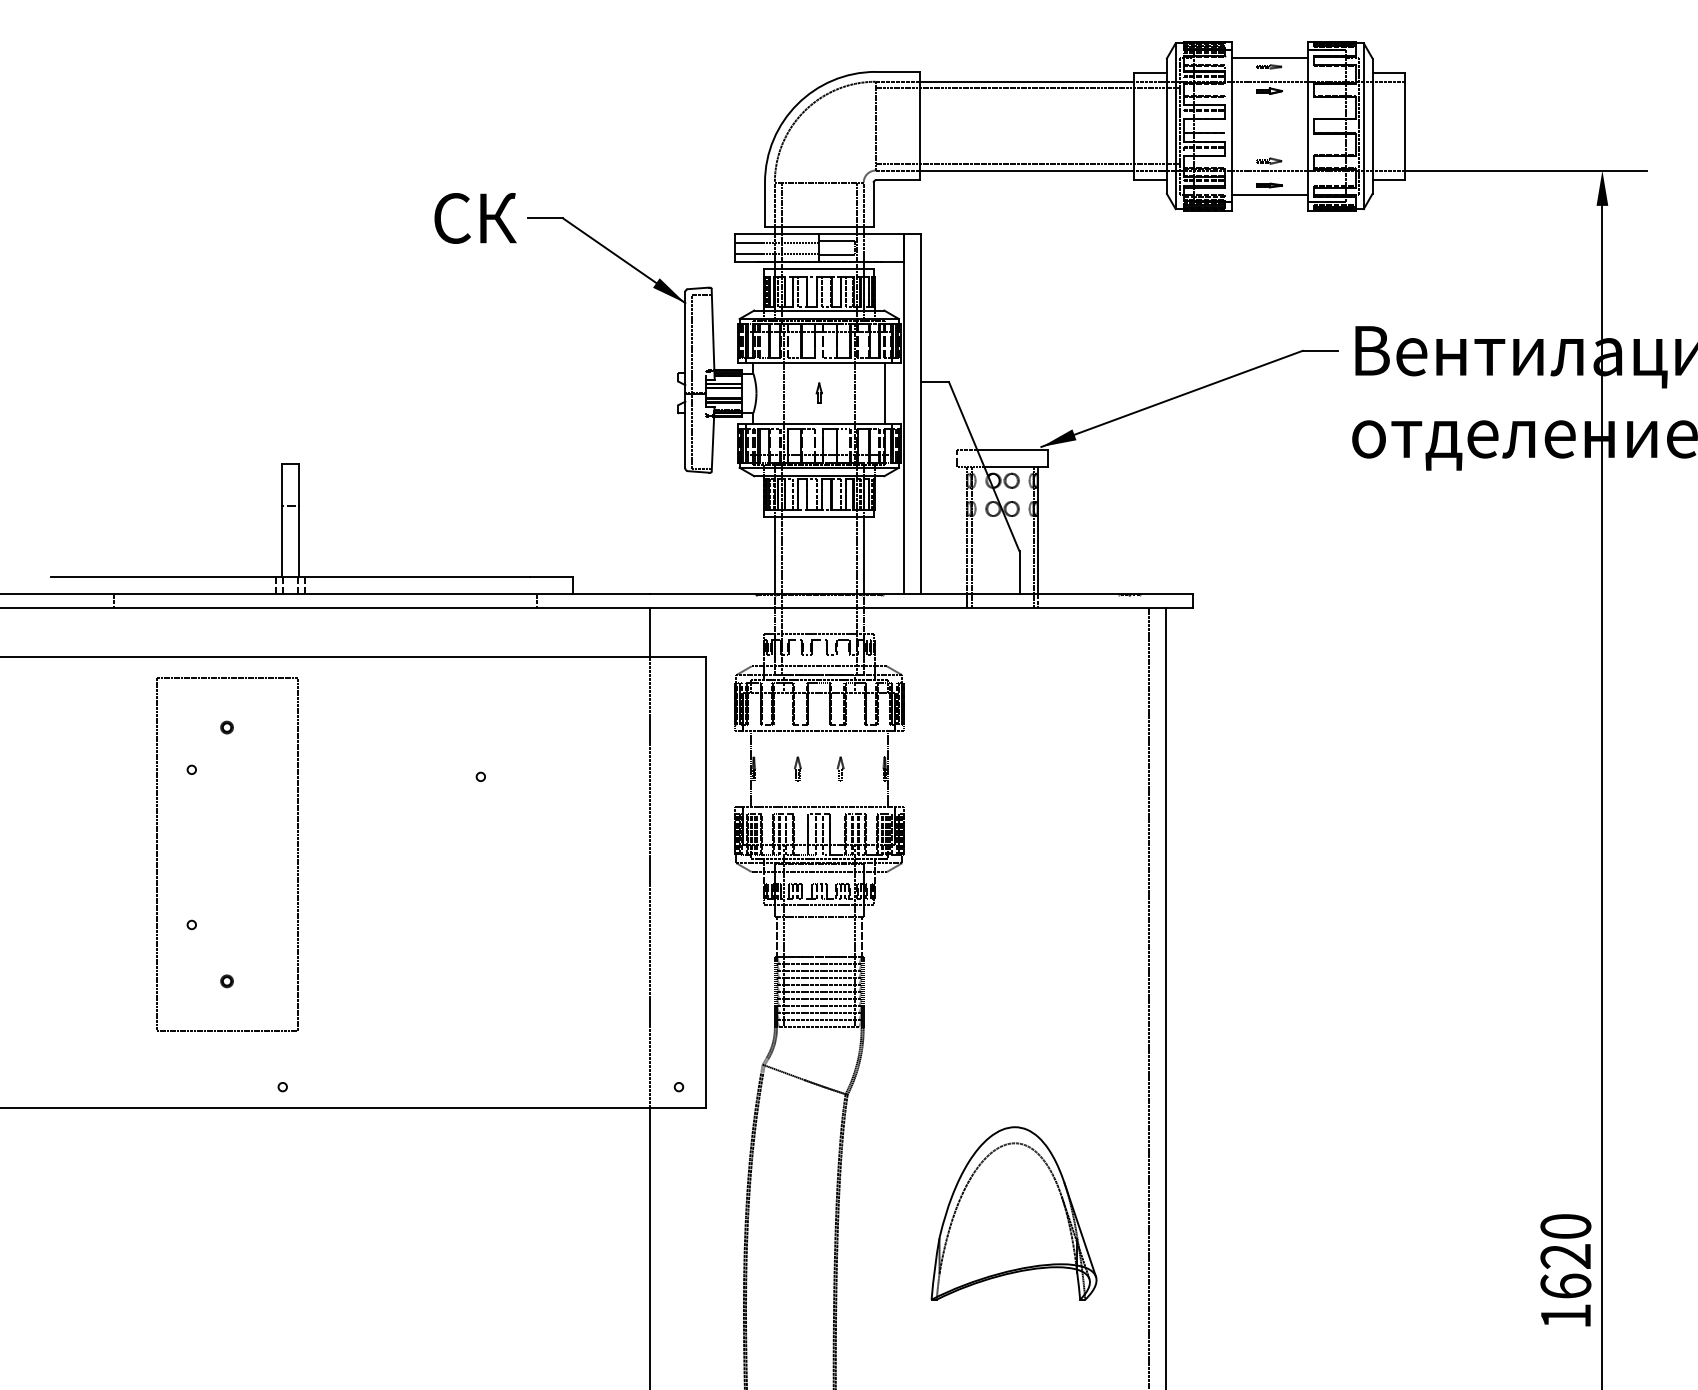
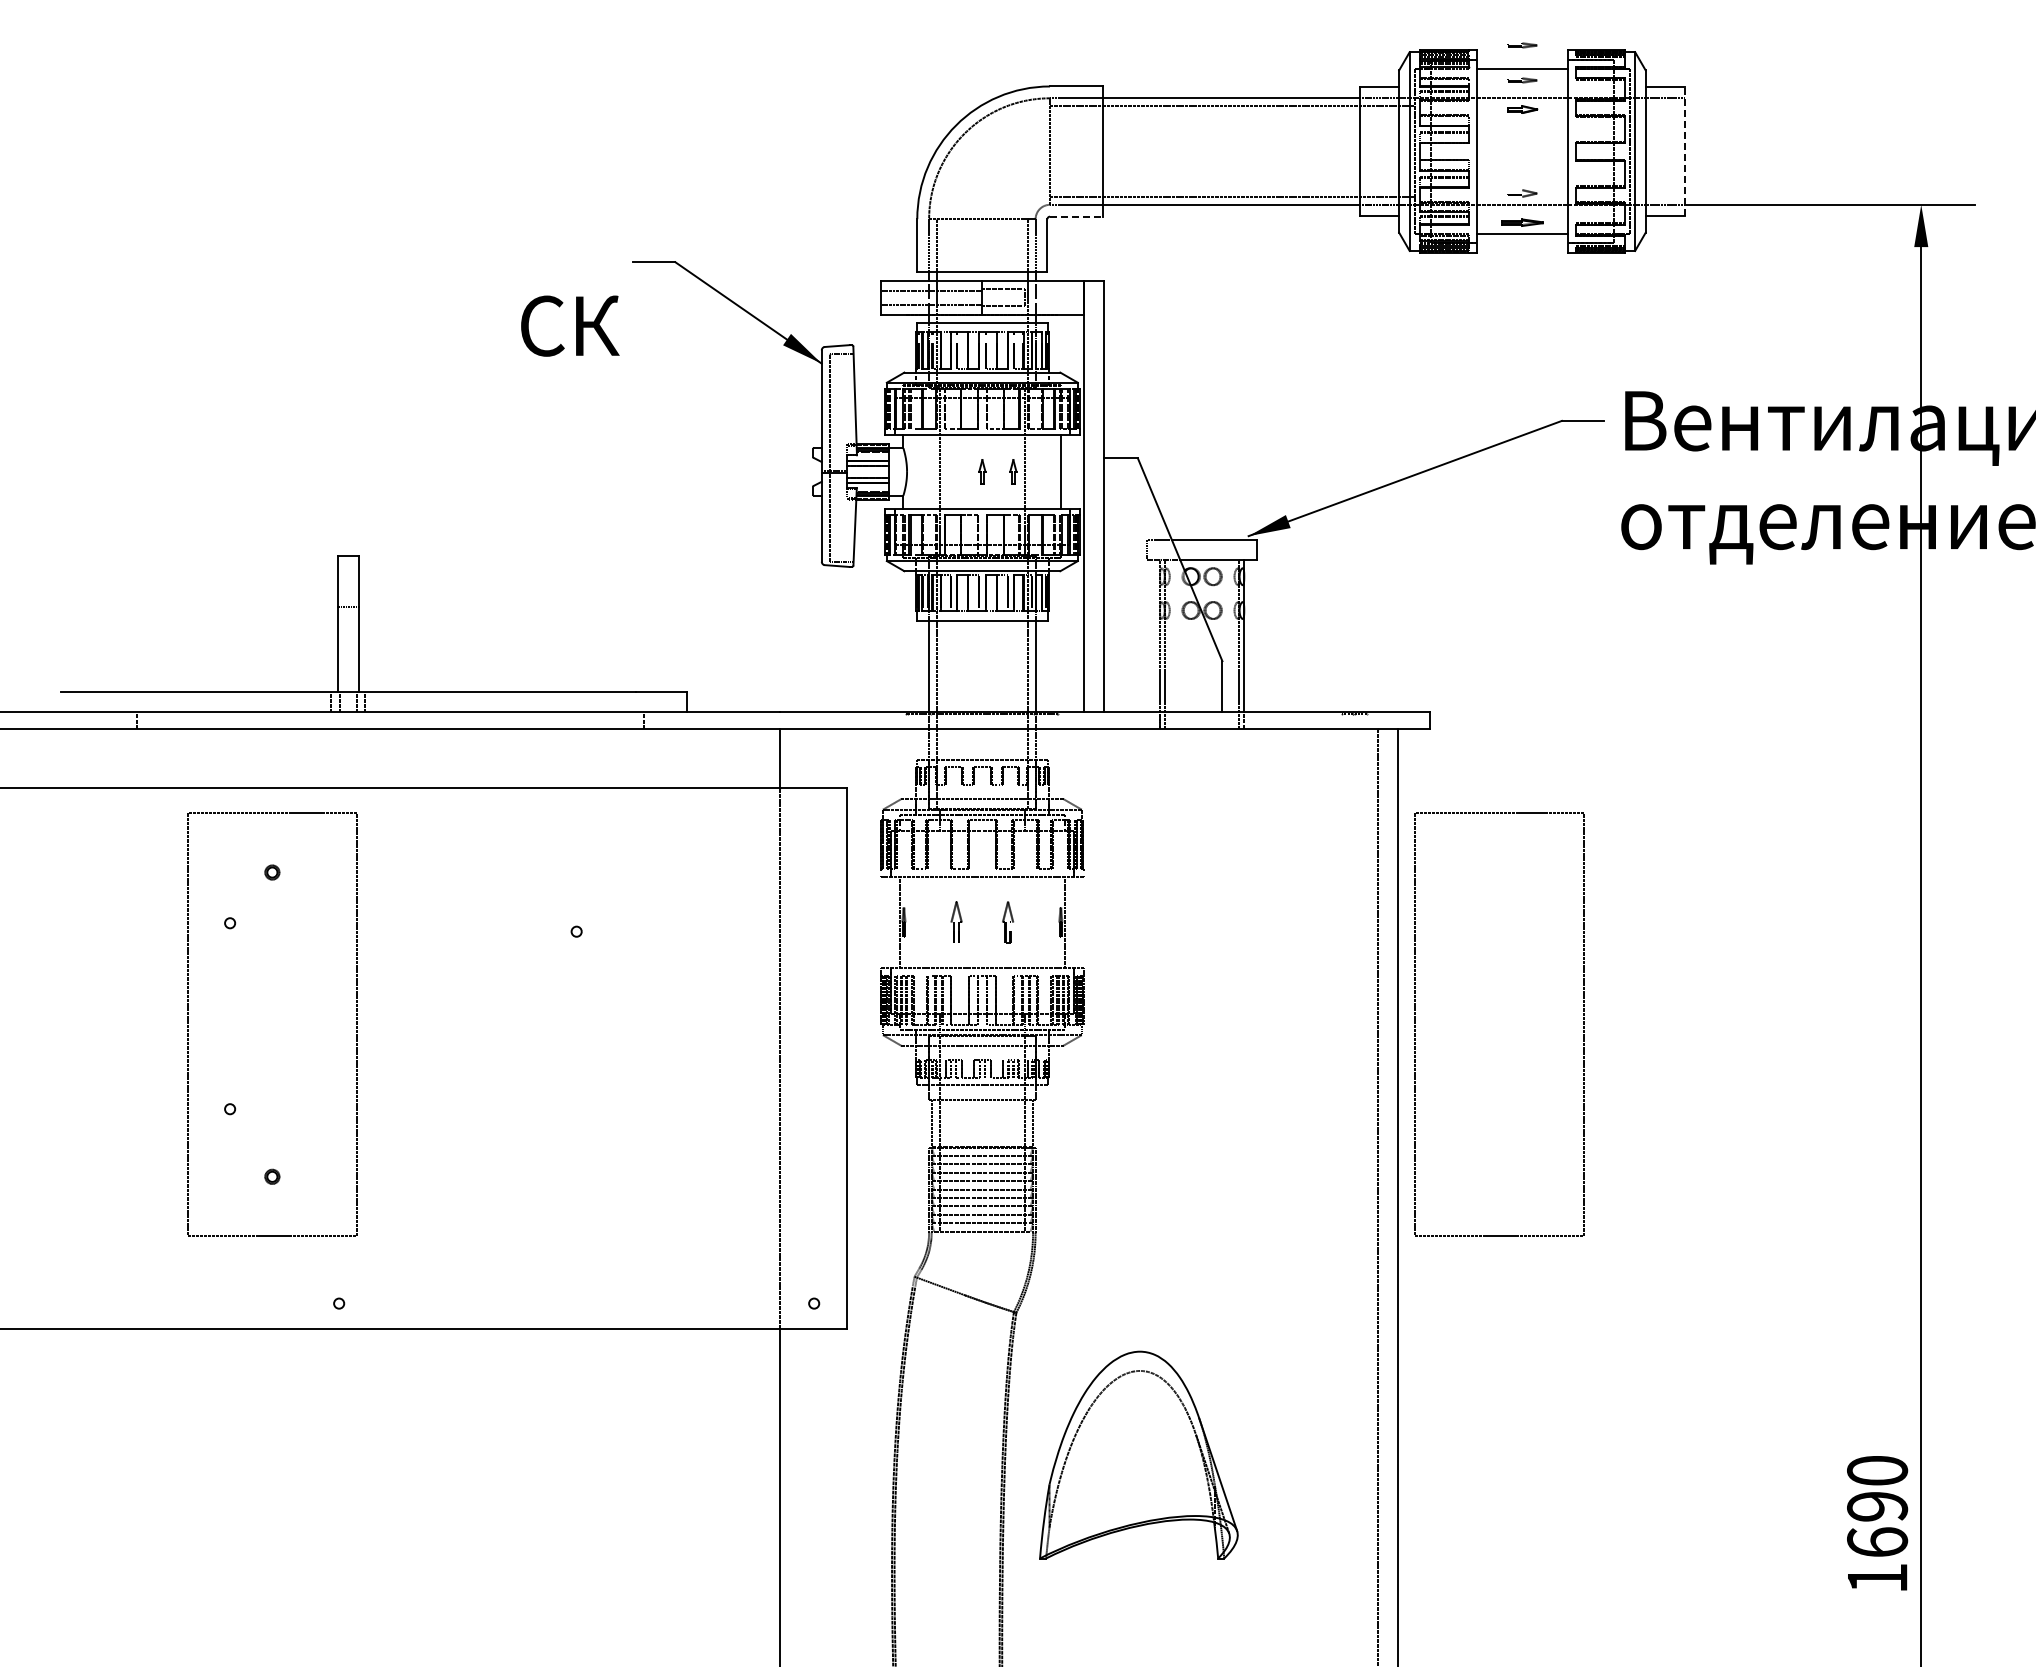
part: (1269, 37) -> (1522, 45), added
line: (1404, 126) -> (1684, 151), solid -> dashed
line: (897, 180) -> (1076, 216), solid -> dashed
part: (1269, 185) -> (1522, 222), size x1.4
text: (475, 217) -> (570, 325), moved
part: (845, 393) -> (1013, 471), added
part: (797, 769) -> (956, 922), size x1.4
part: (840, 769) -> (1007, 922), size x1.4
part: (1320, 854) -> (1583, 1024), added
part: (1013, 1212) -> (1138, 1454), moved
text: (1565, 1256) -> (1877, 1506), 1620 -> 1690

